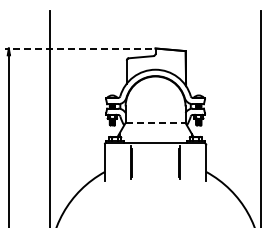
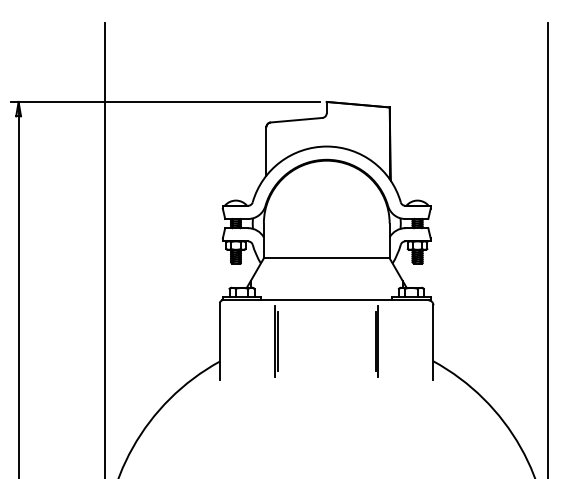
line: (78, 48) -> (164, 101), dashed -> solid
line: (155, 122) -> (326, 257), dashed -> solid

